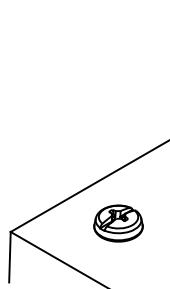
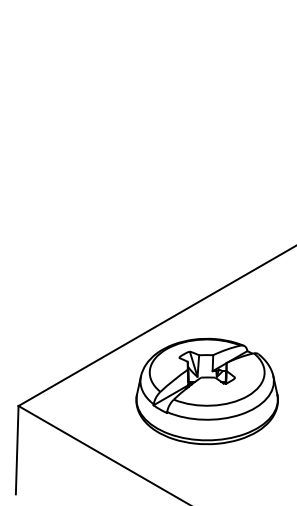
part: (118, 223) -> (207, 391), size x1.67

